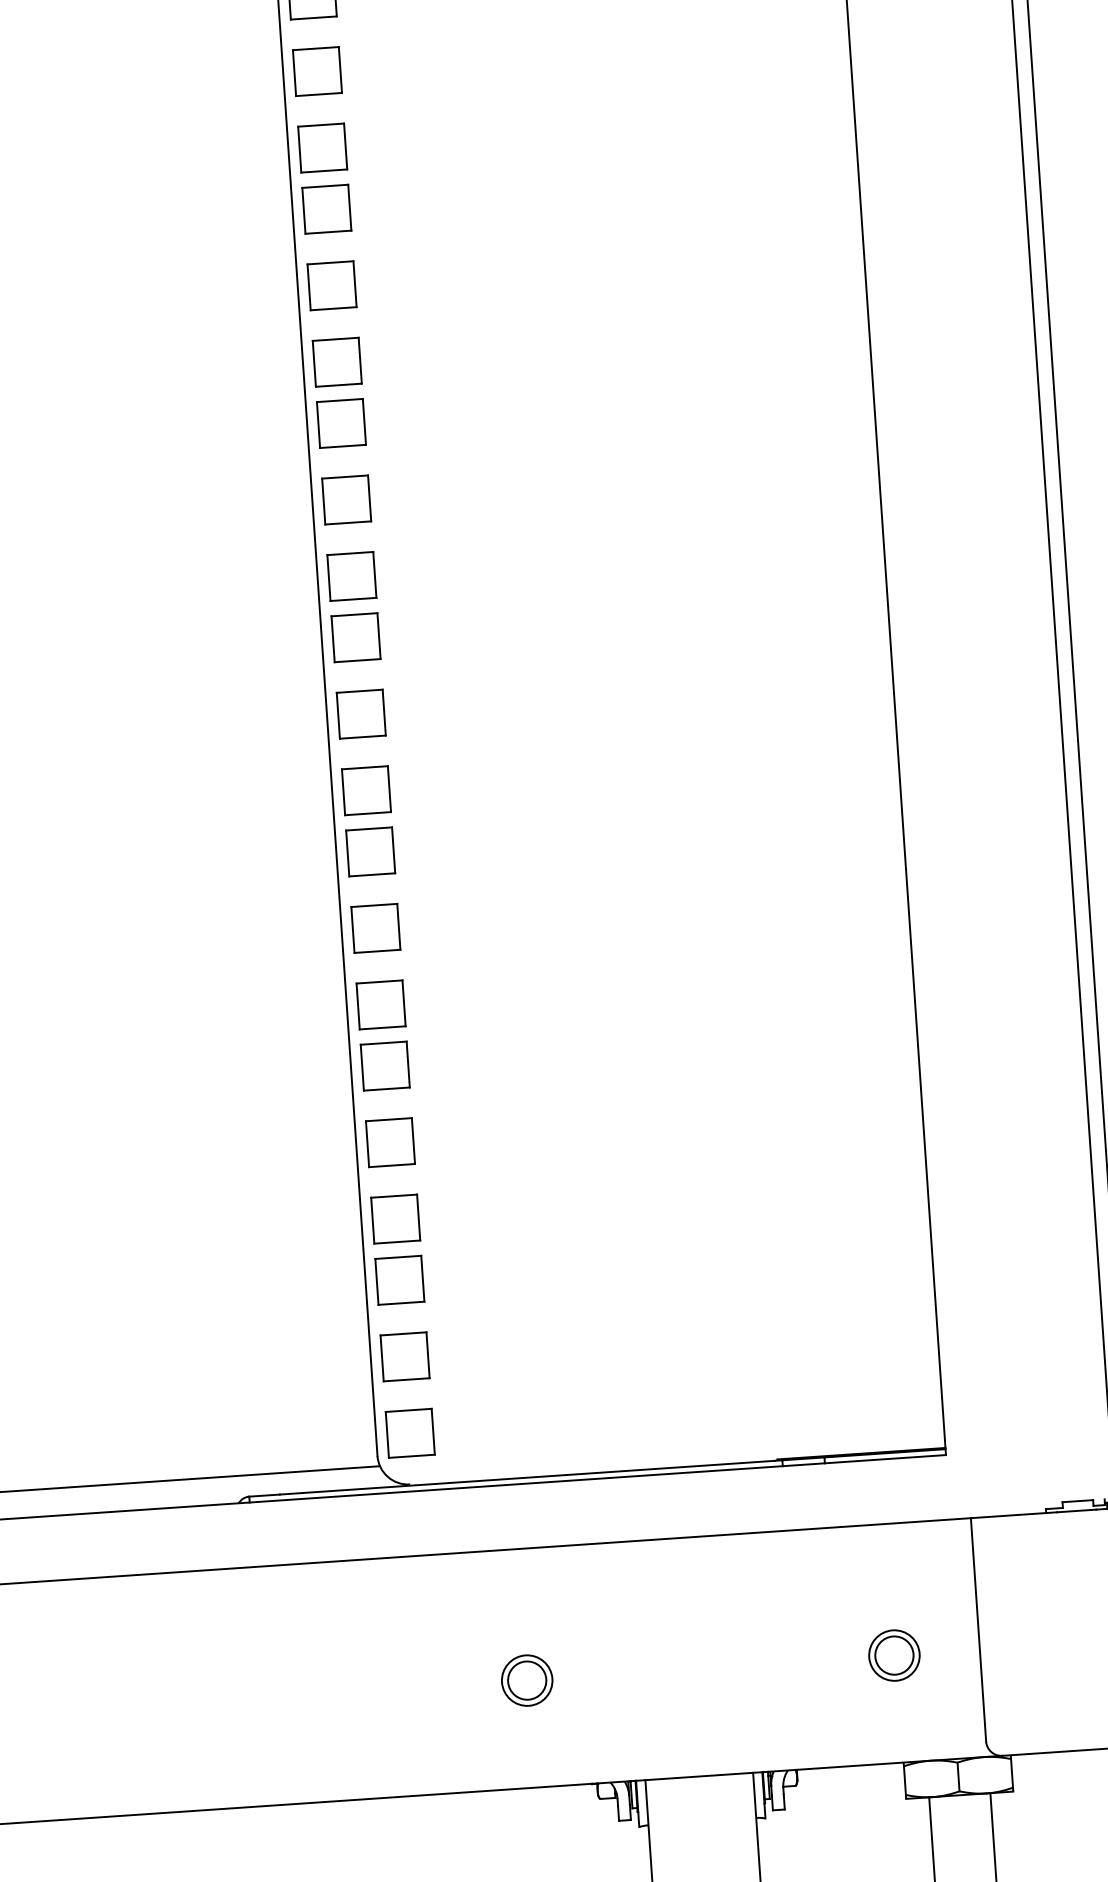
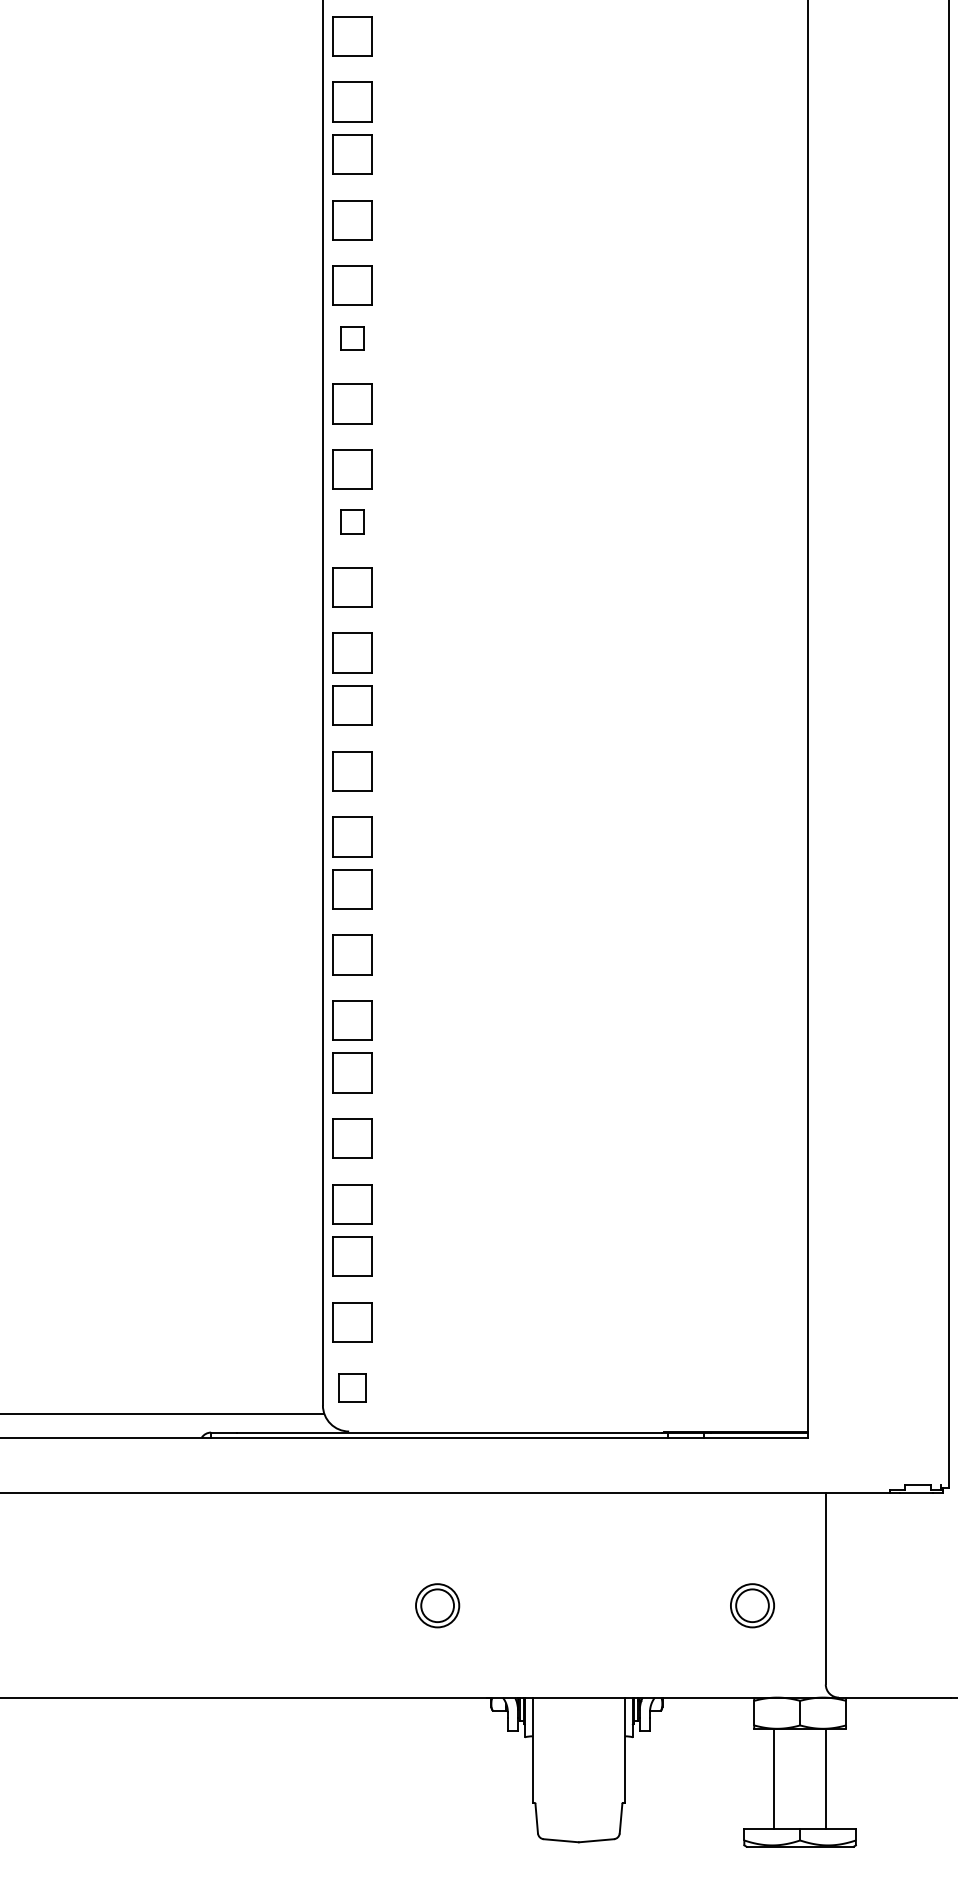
part: (327, 209) -> (352, 338), size x0.6
part: (341, 422) -> (352, 521), size x0.6
part: (410, 1432) -> (352, 1387), size x0.7

